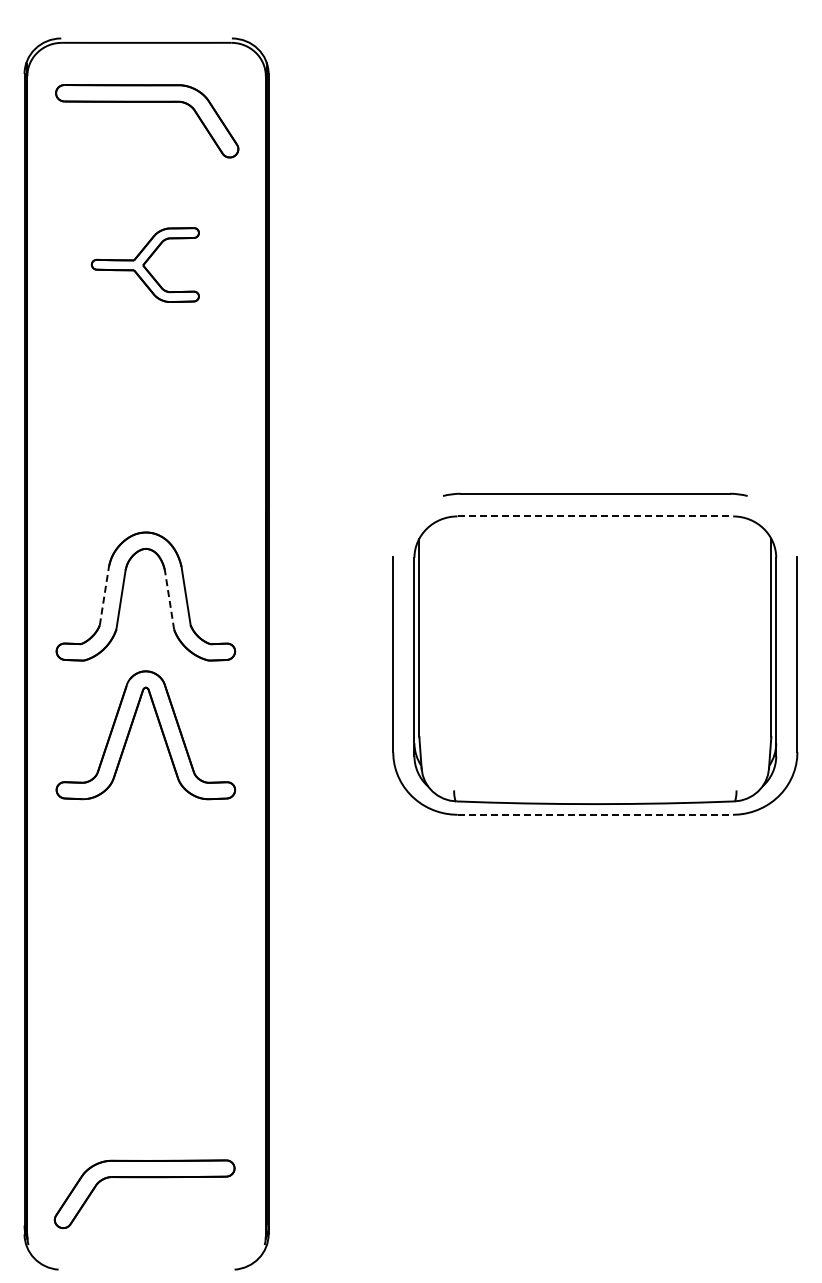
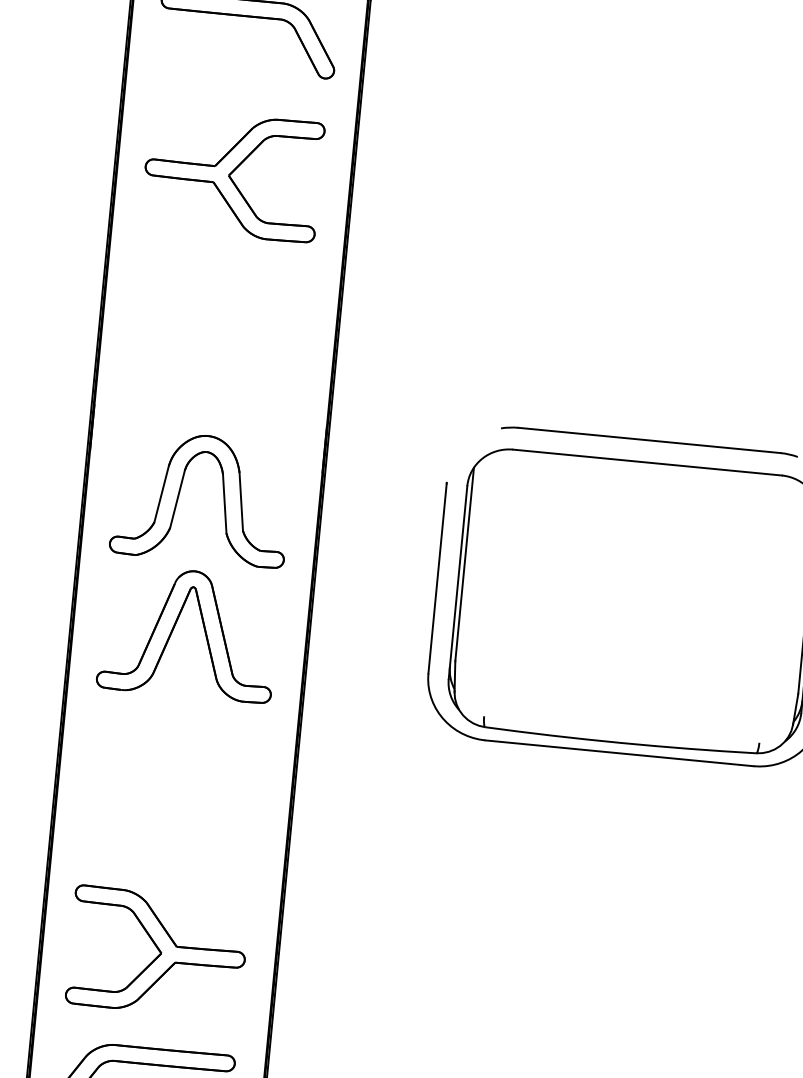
part: (145, 264) -> (232, 174), size x1.67
line: (595, 516) -> (647, 462), dashed -> solid
line: (104, 596) -> (161, 494), dashed -> solid
line: (169, 599) -> (224, 503), dashed -> solid
line: (595, 814) -> (619, 753), dashed -> solid
part: (145, 1062) -> (157, 952), added

